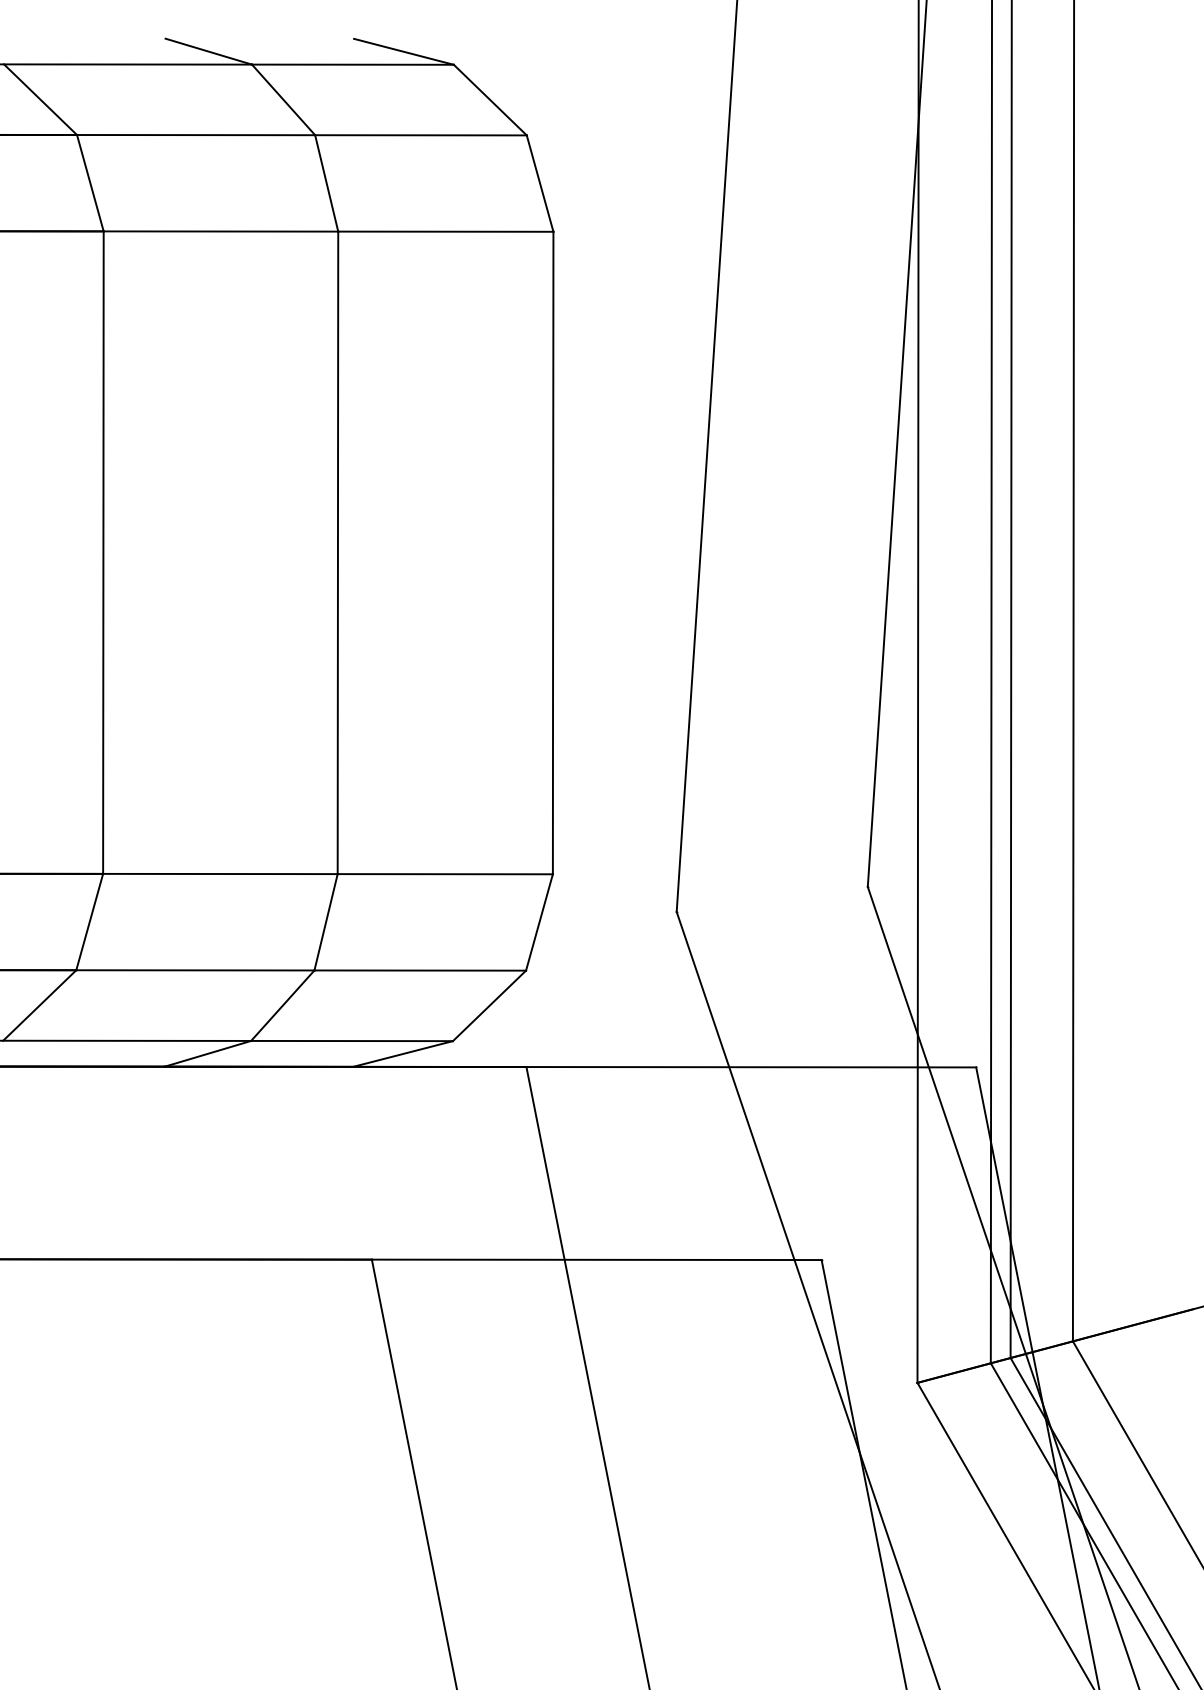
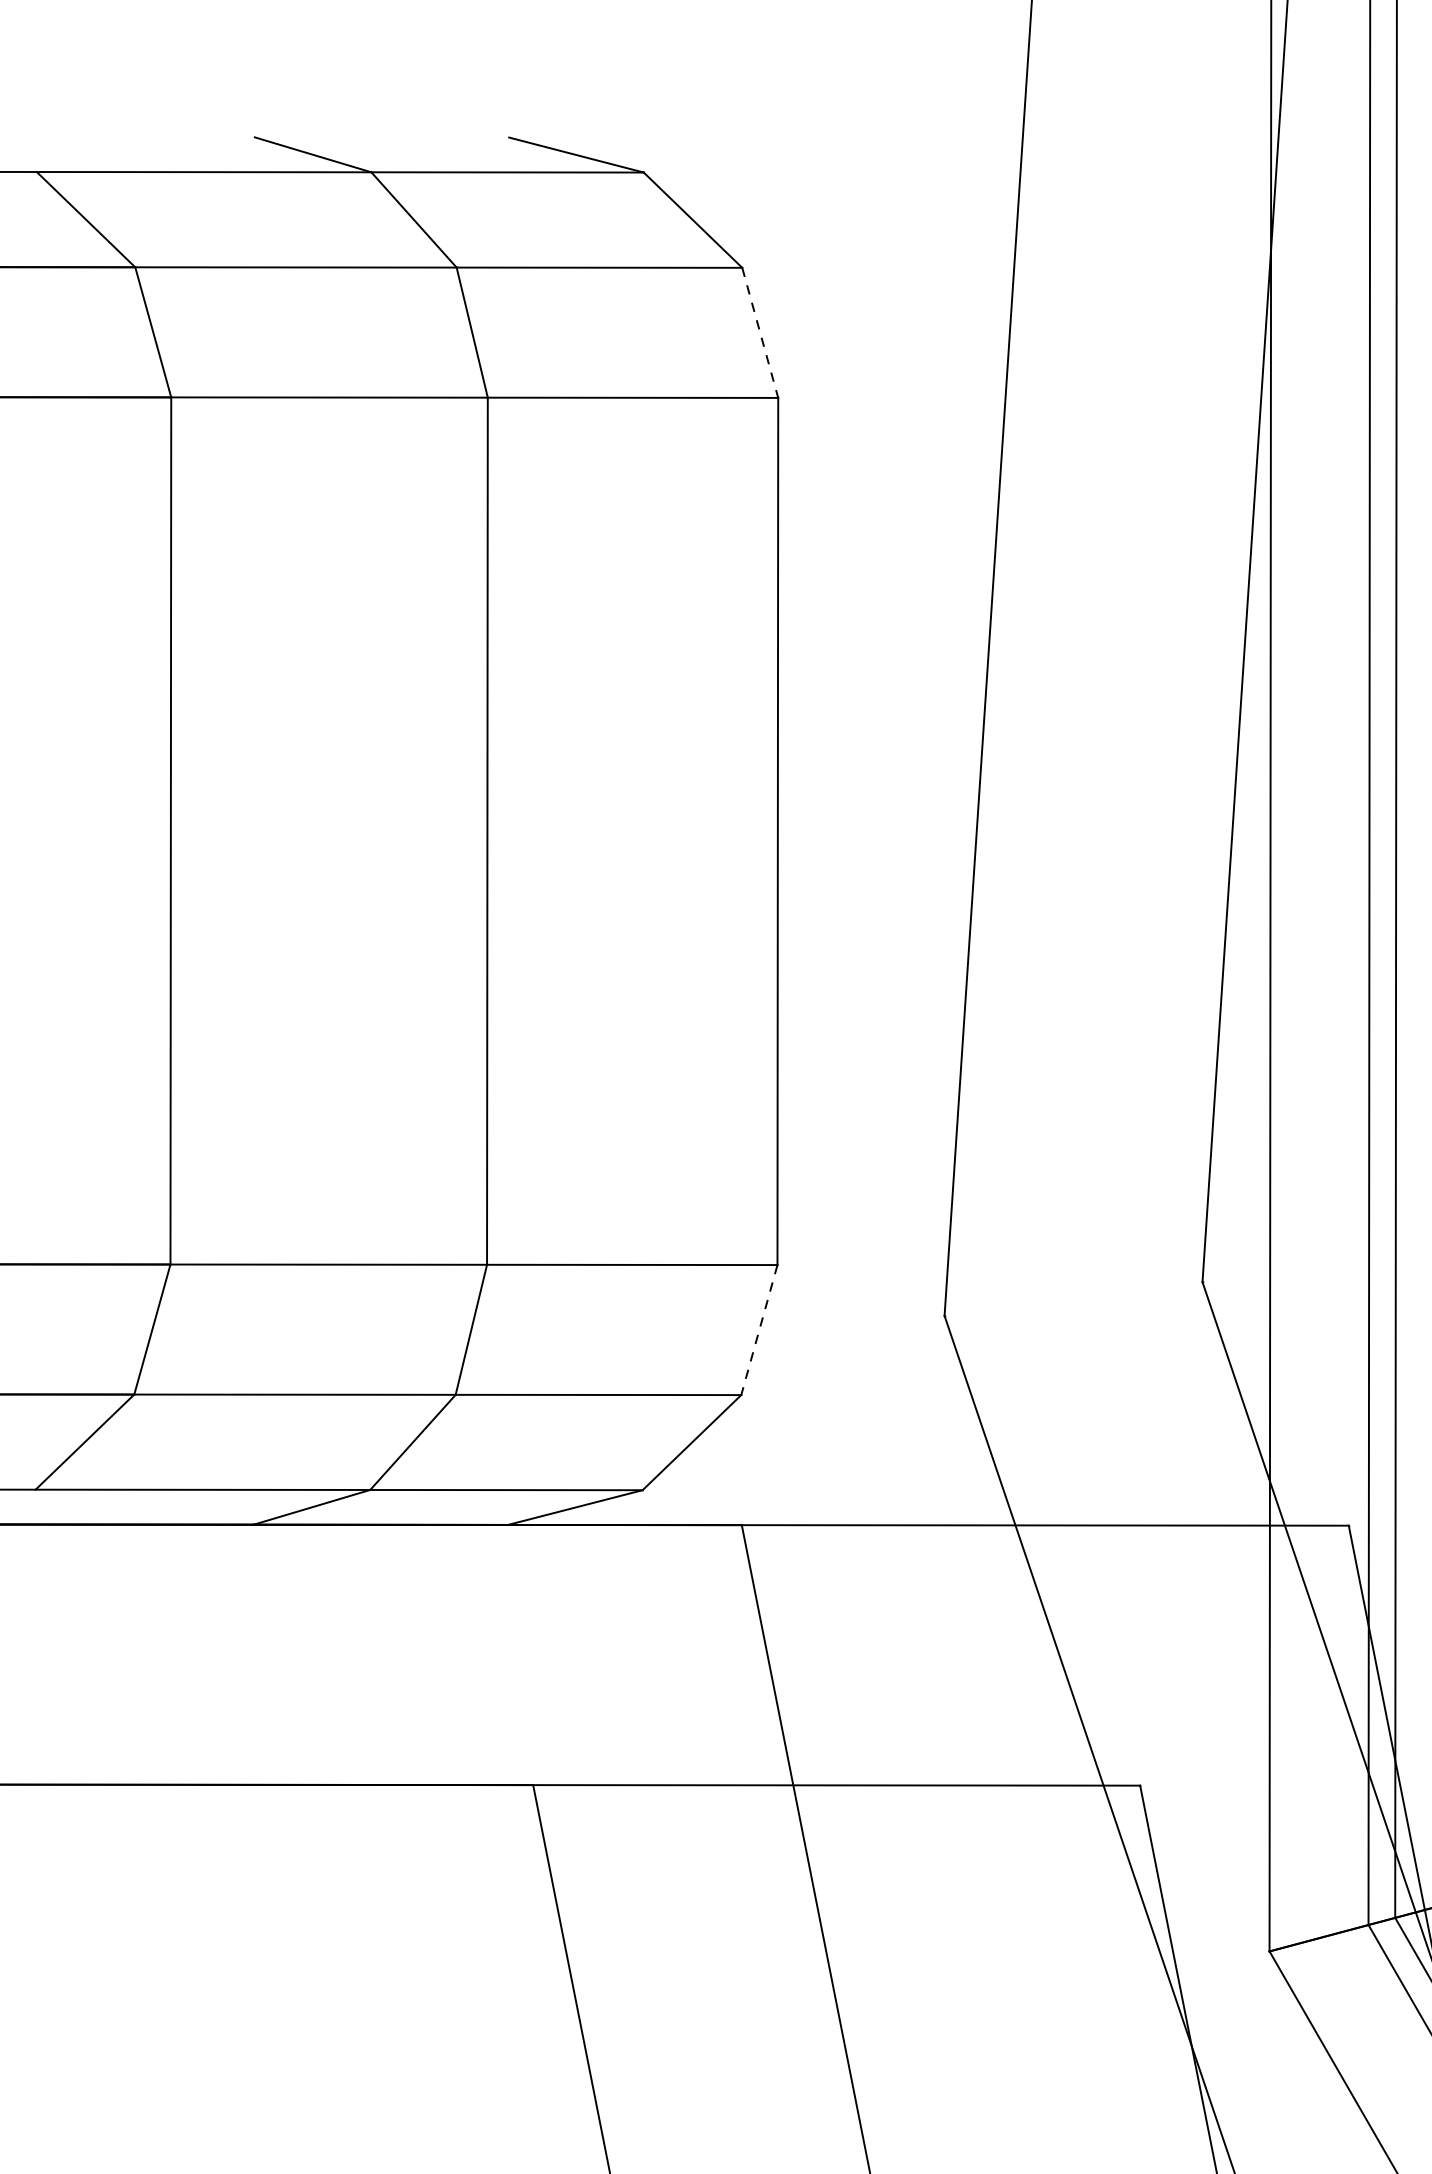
line: (540, 184) -> (760, 334), solid -> dashed
line: (539, 922) -> (759, 1330), solid -> dashed

